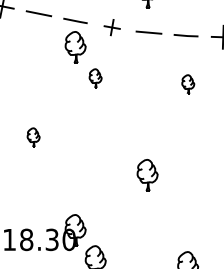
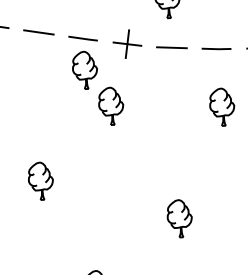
part: (112, 27) -> (127, 44), size x1.43
part: (95, 78) -> (110, 106), size x1.67
part: (188, 84) -> (222, 107), size x1.67
part: (33, 137) -> (40, 181), size x1.67

